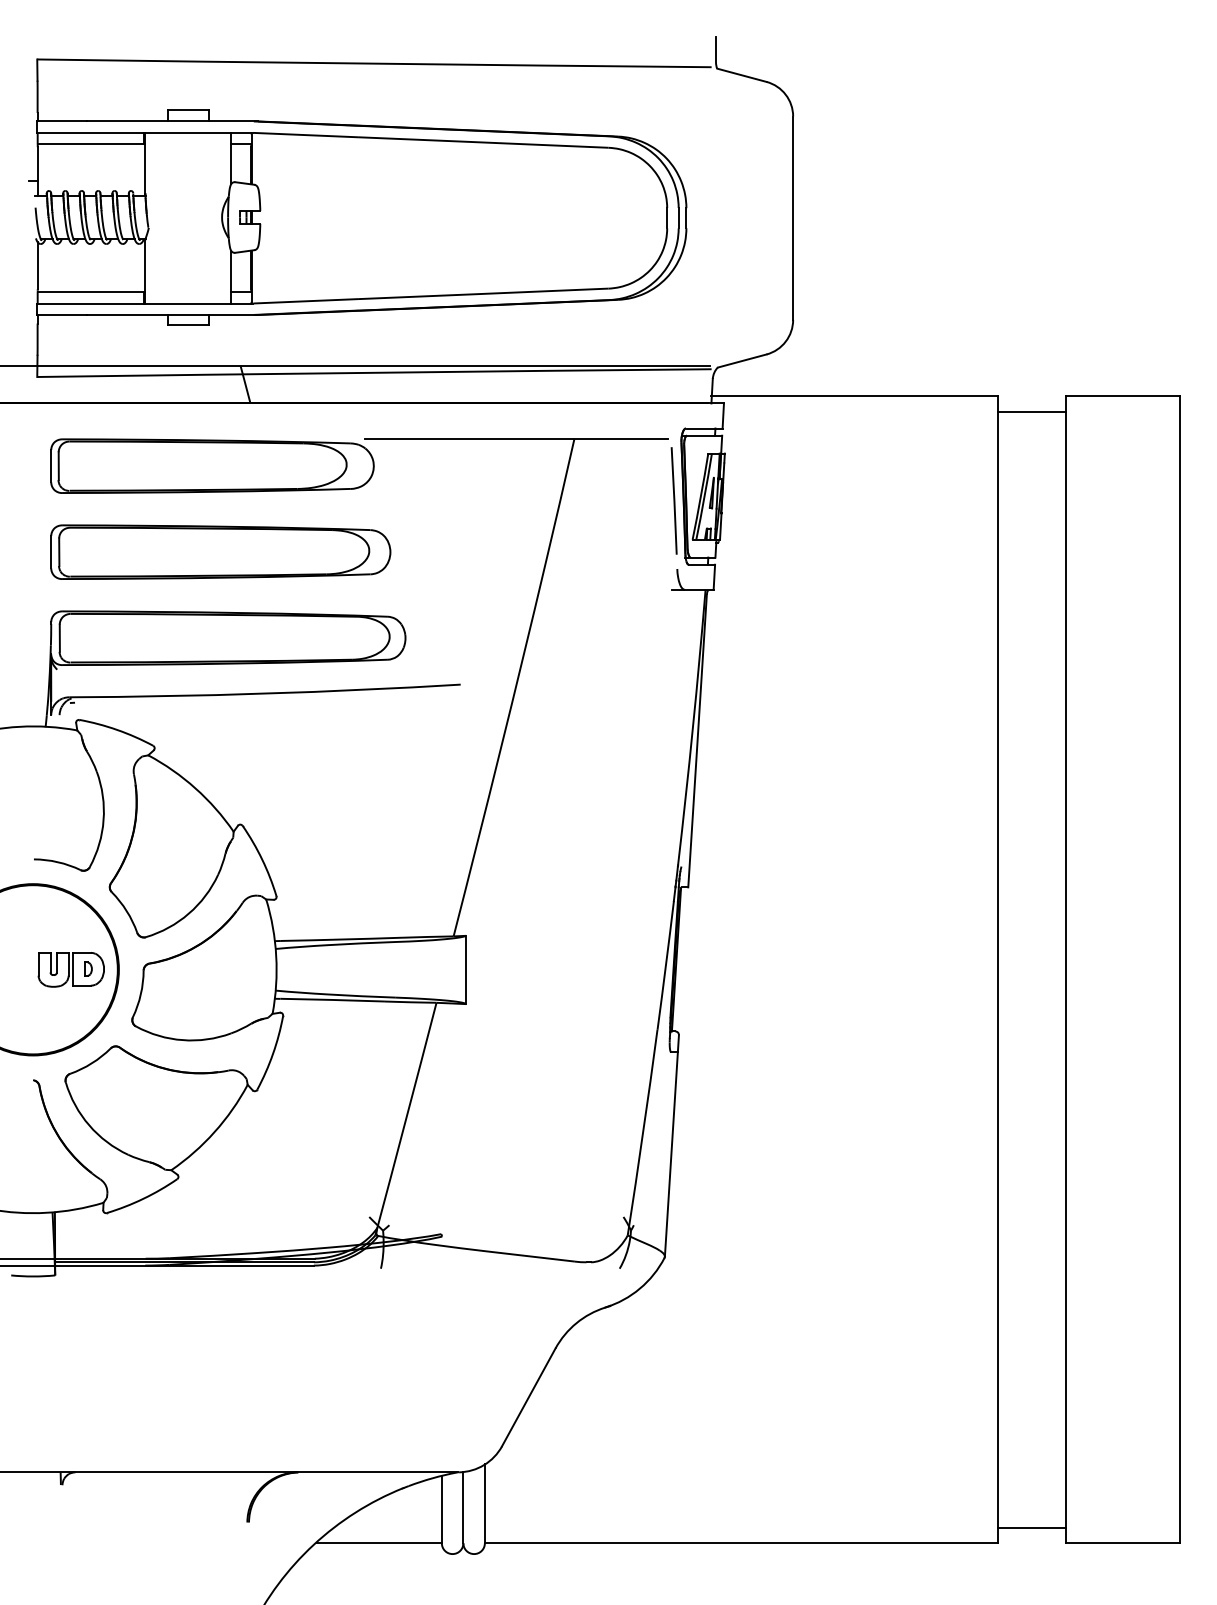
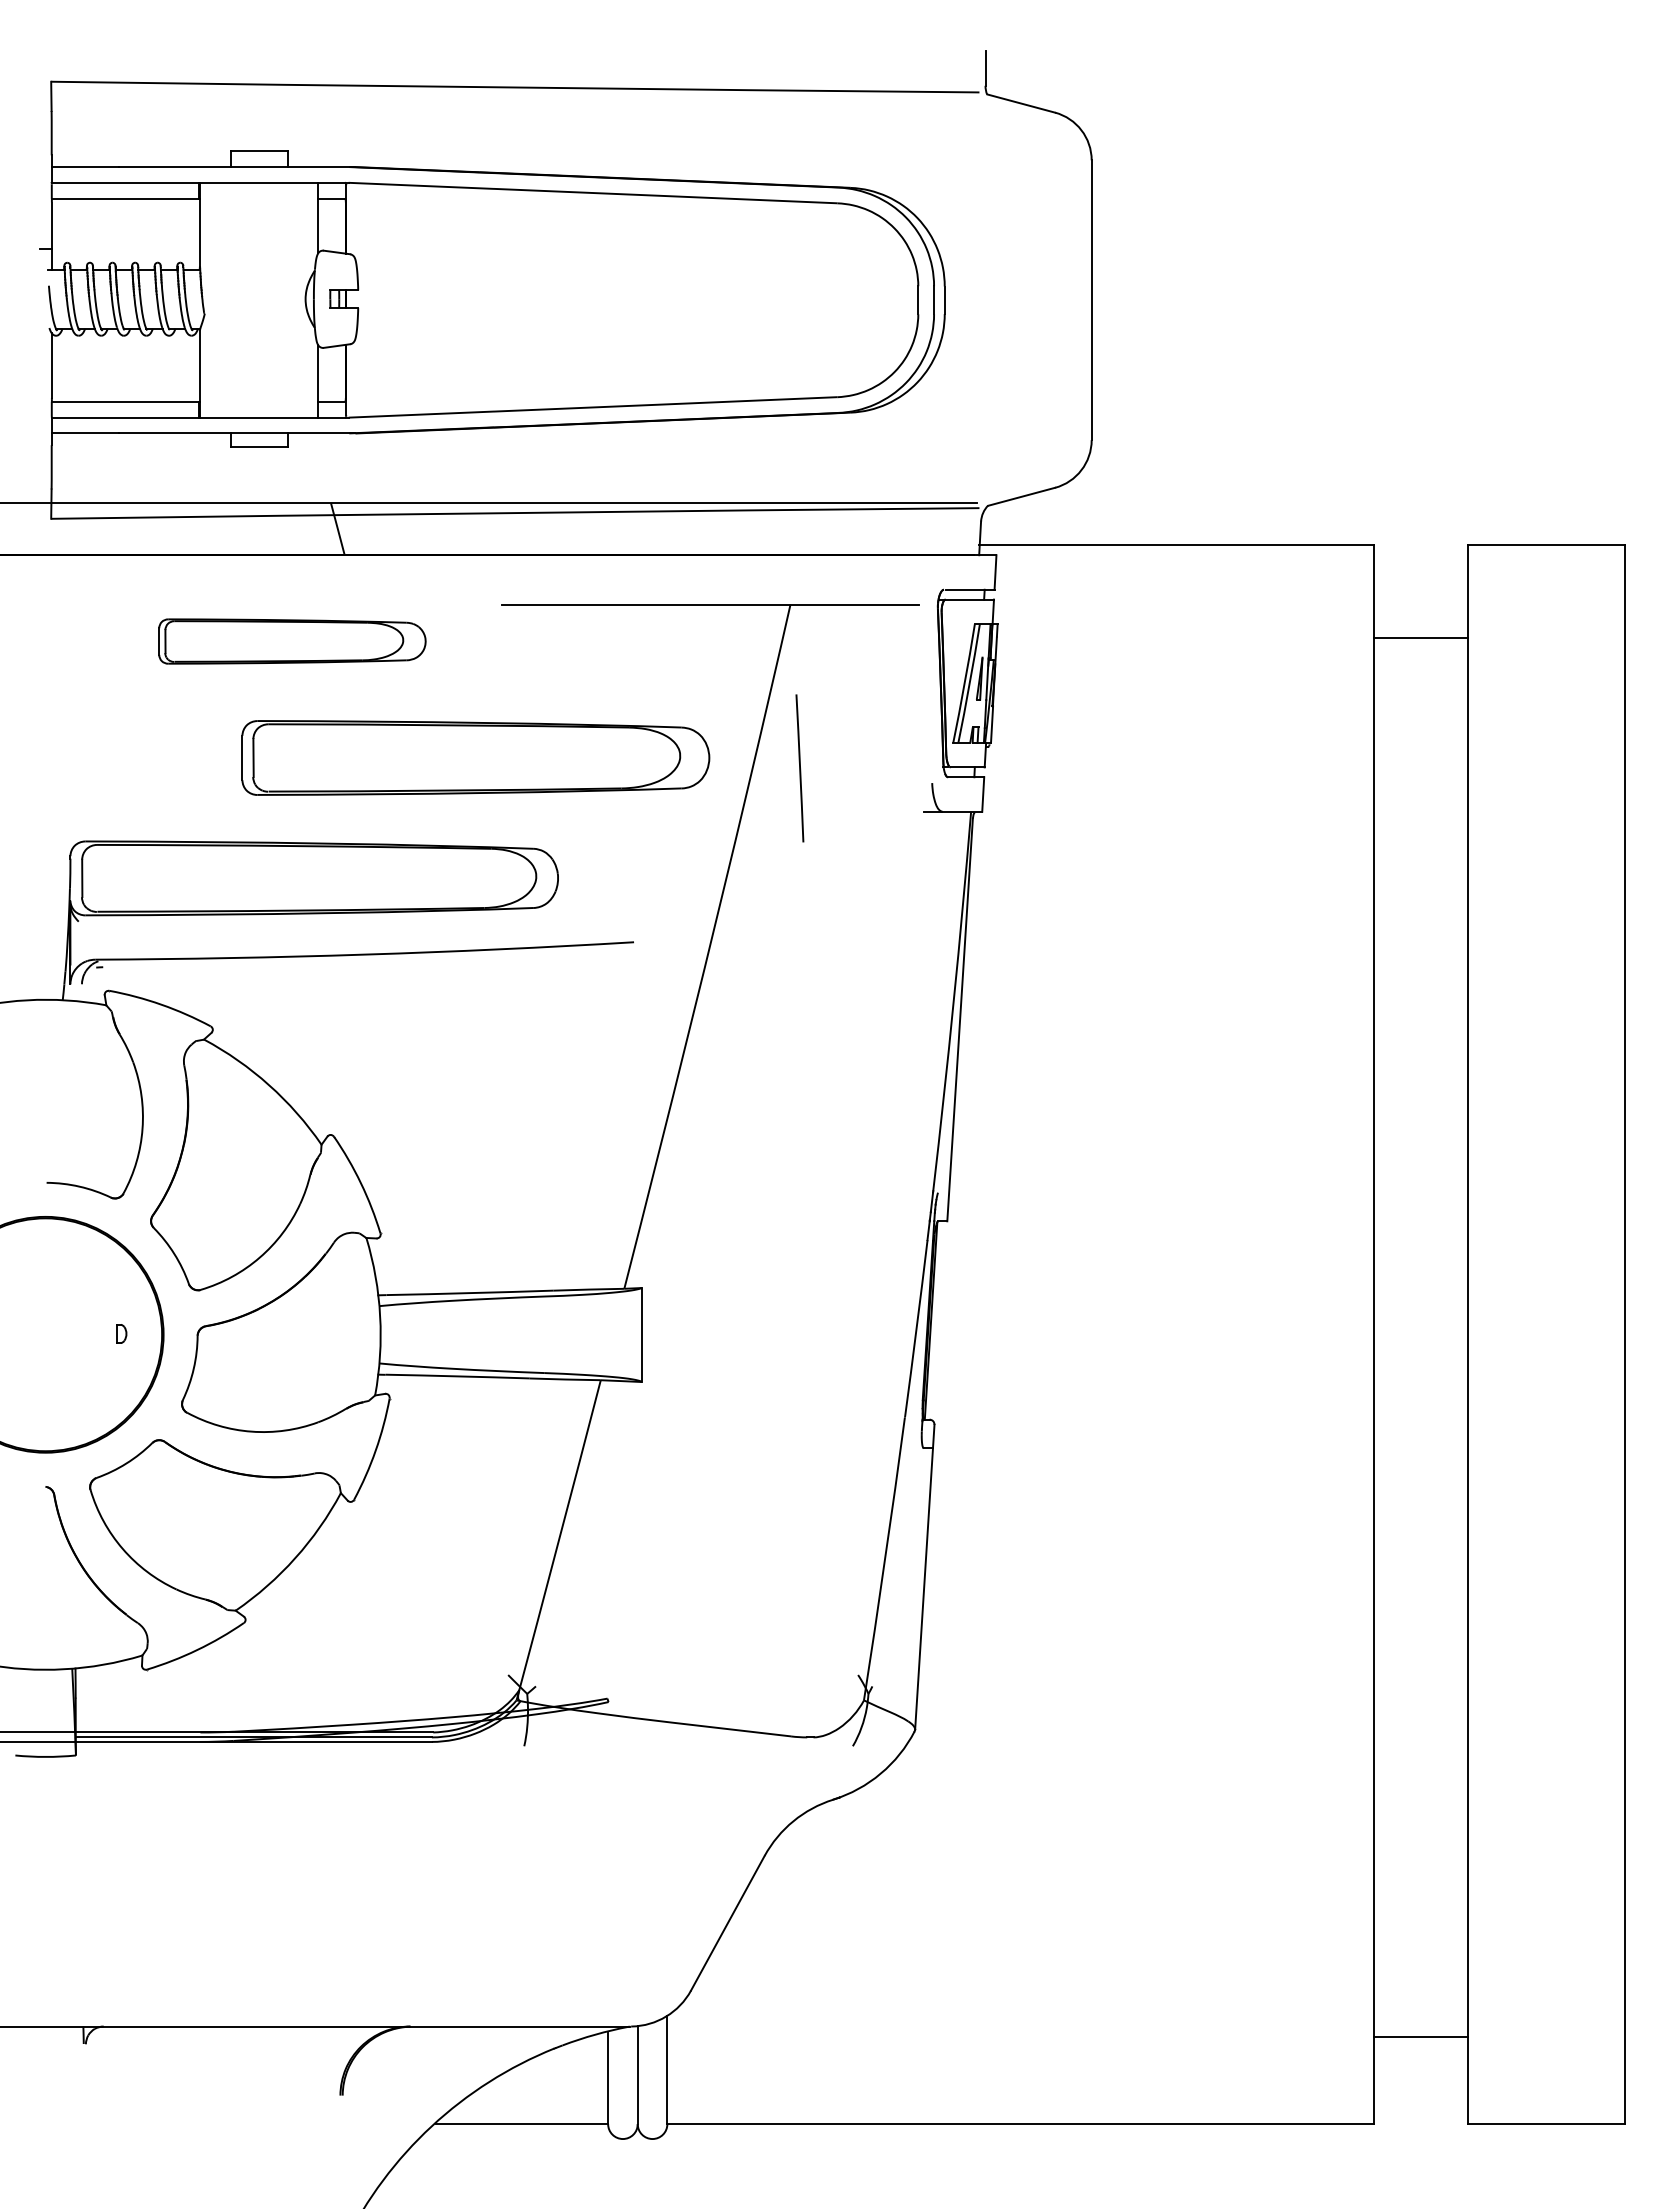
line: (1032, 411) -> (1420, 637), moved
part: (212, 466) -> (292, 641), size x0.6
line: (673, 501) -> (799, 768), moved
part: (220, 551) -> (475, 757), moved
part: (71, 969) -> (98, 1334), removed
line: (1032, 1527) -> (1420, 2036), moved

